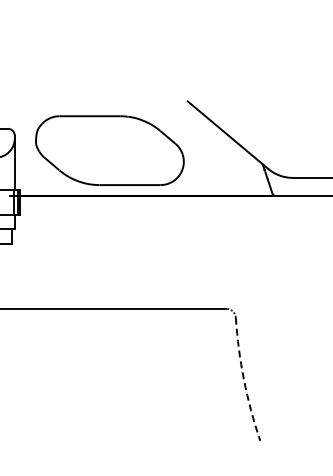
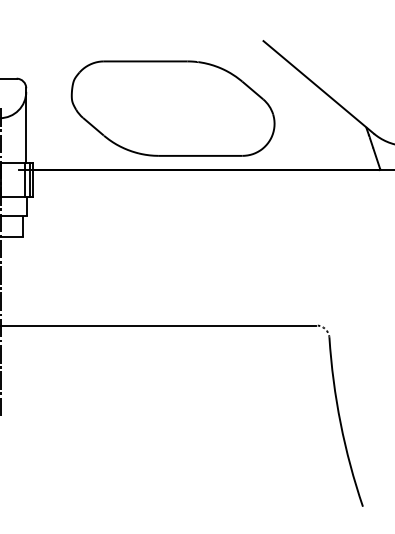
part: (109, 150) -> (172, 108), moved
arc: (244, 380) -> (341, 423), dashed -> solid

